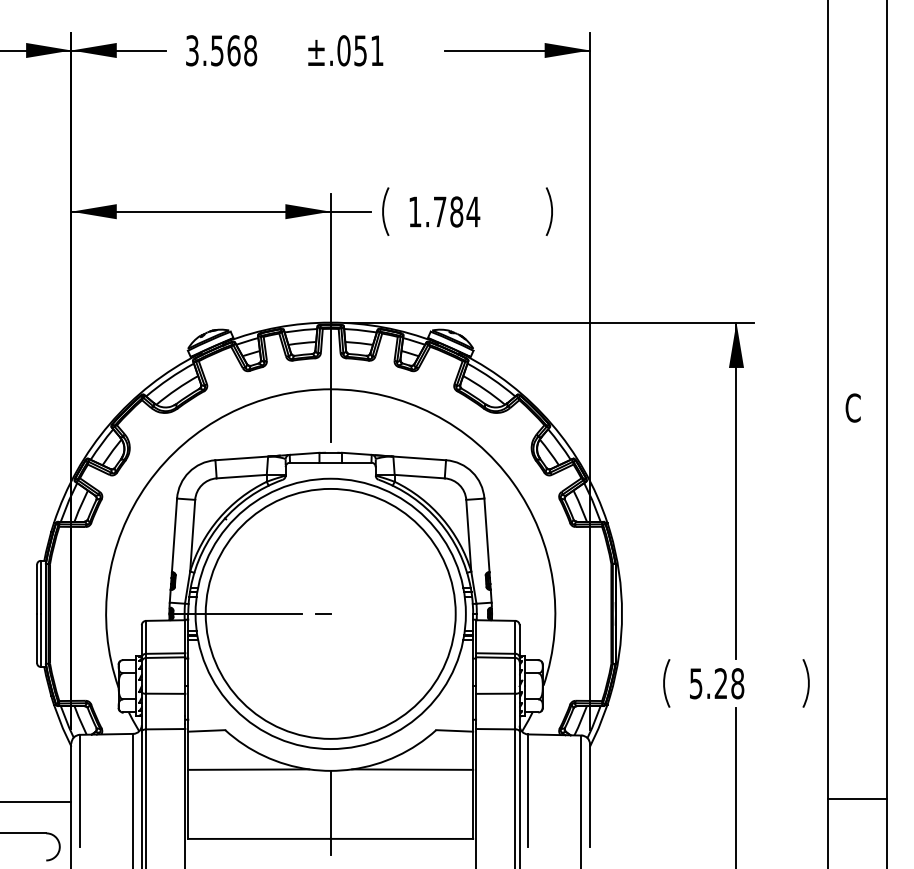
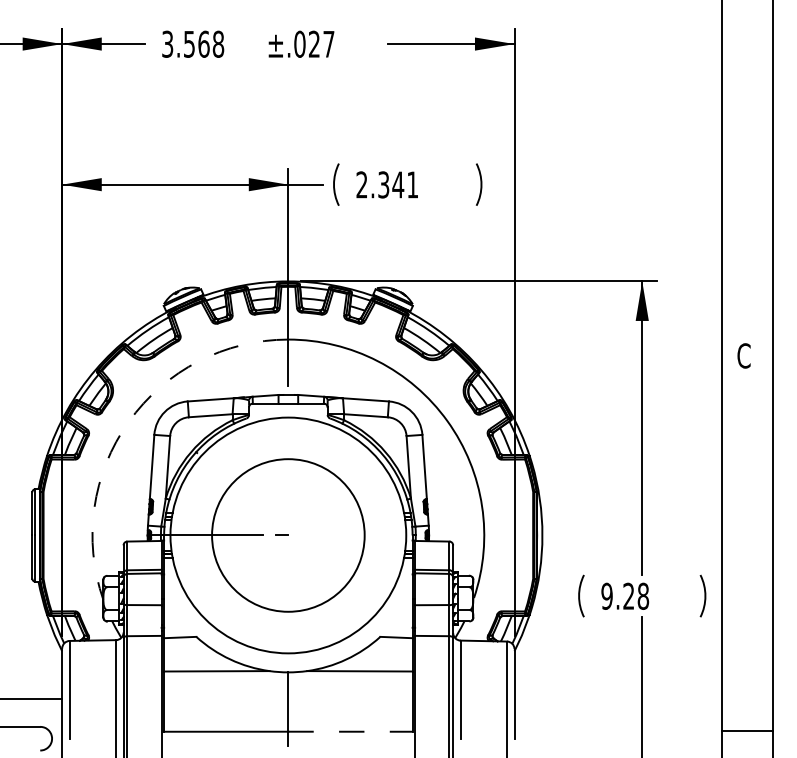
text: (368, 50) -> (321, 44), ±.051 -> ±.027
text: (444, 211) -> (387, 184), 1.784 -> 2.341
arc: (147, 483) -> (128, 421), solid -> dashed
circle: (330, 613) -> (288, 535), size x0.7
text: (695, 683) -> (606, 596), 5.28 -> 9.28
line: (856, 798) -> (746, 731), moved
line: (402, 838) -> (350, 731), solid -> dashed

